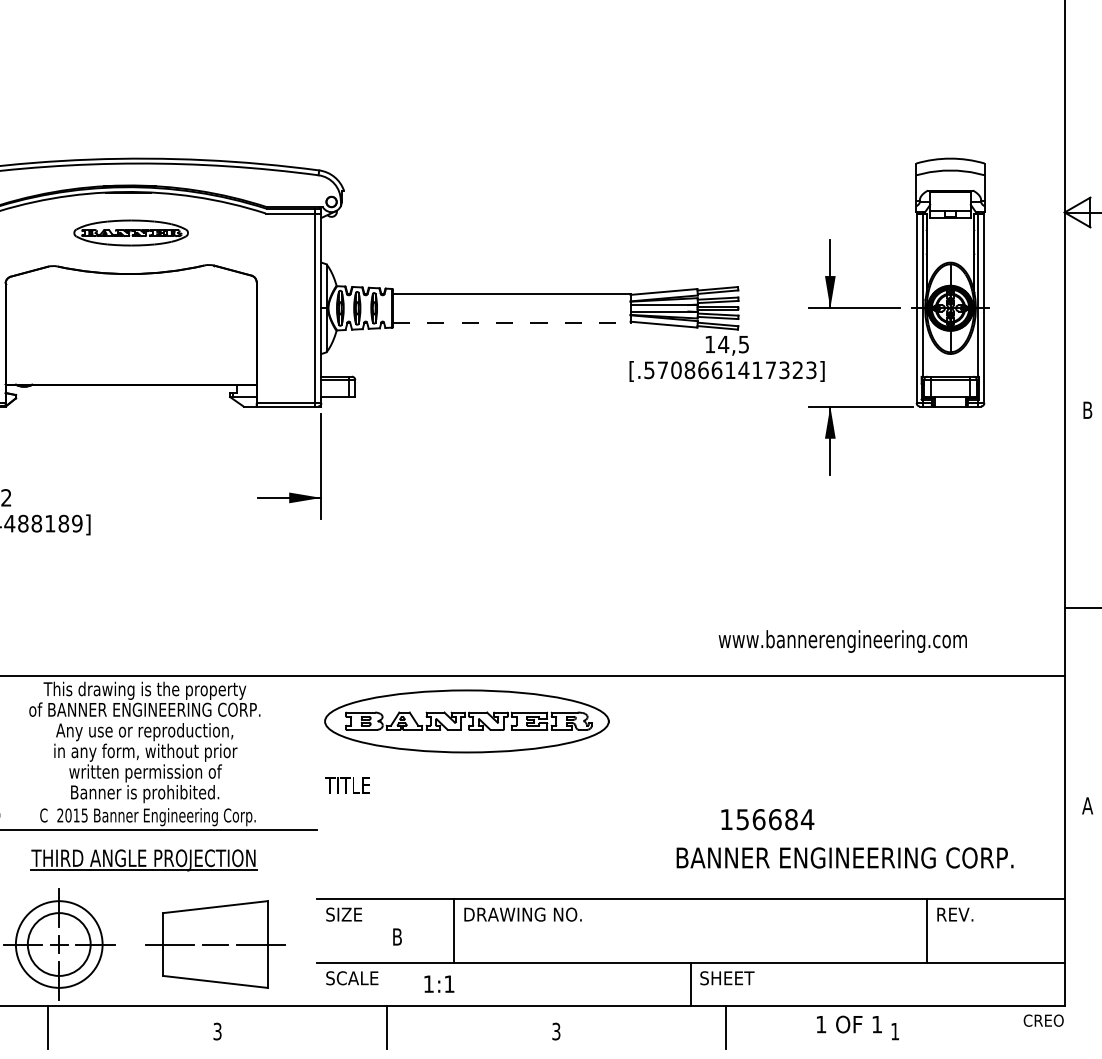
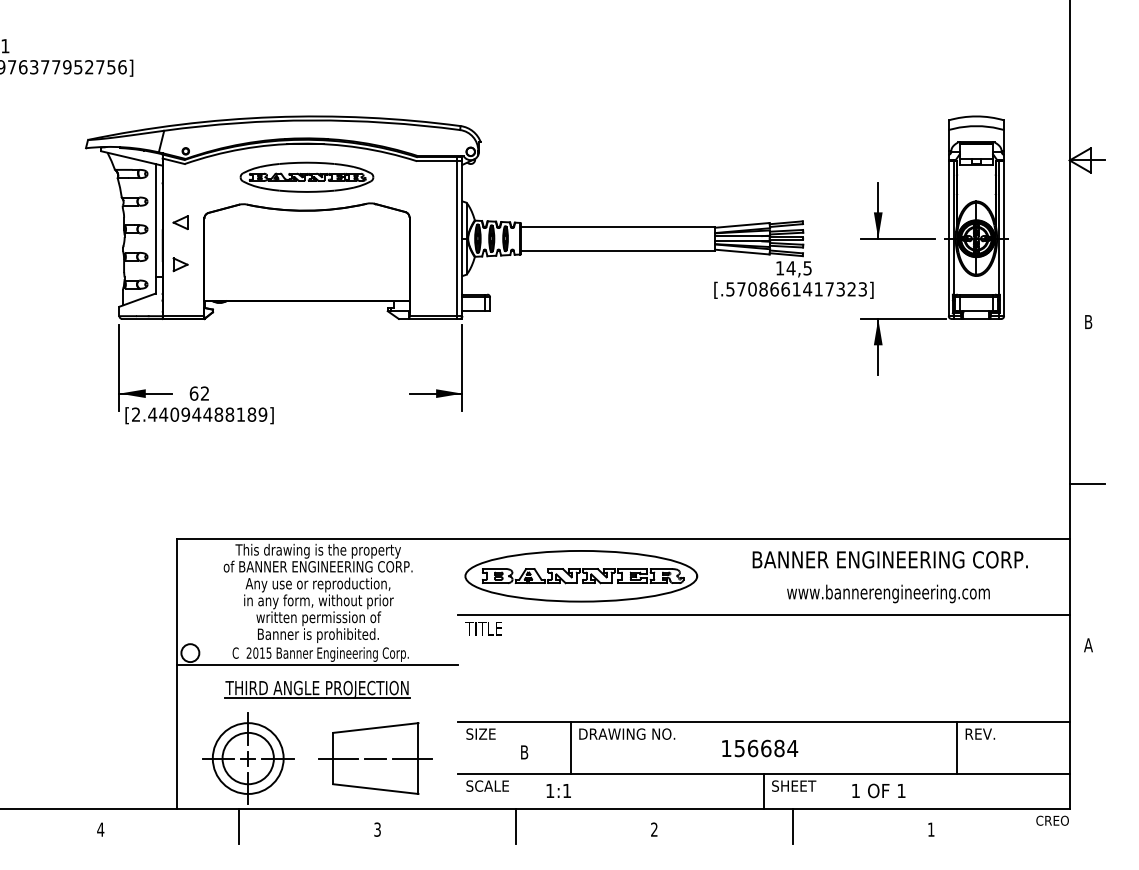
part: (130, 232) -> (306, 176), size x1.43
line: (512, 322) -> (618, 250), dashed -> solid
text: (842, 640) -> (888, 593), moved
line: (689, 768) -> (763, 614), added
text: (768, 819) -> (760, 748), moved
text: (844, 857) -> (889, 559), moved
text: (848, 1024) -> (878, 790), moved
text: (556, 1031) -> (654, 829), 3 -> 2

